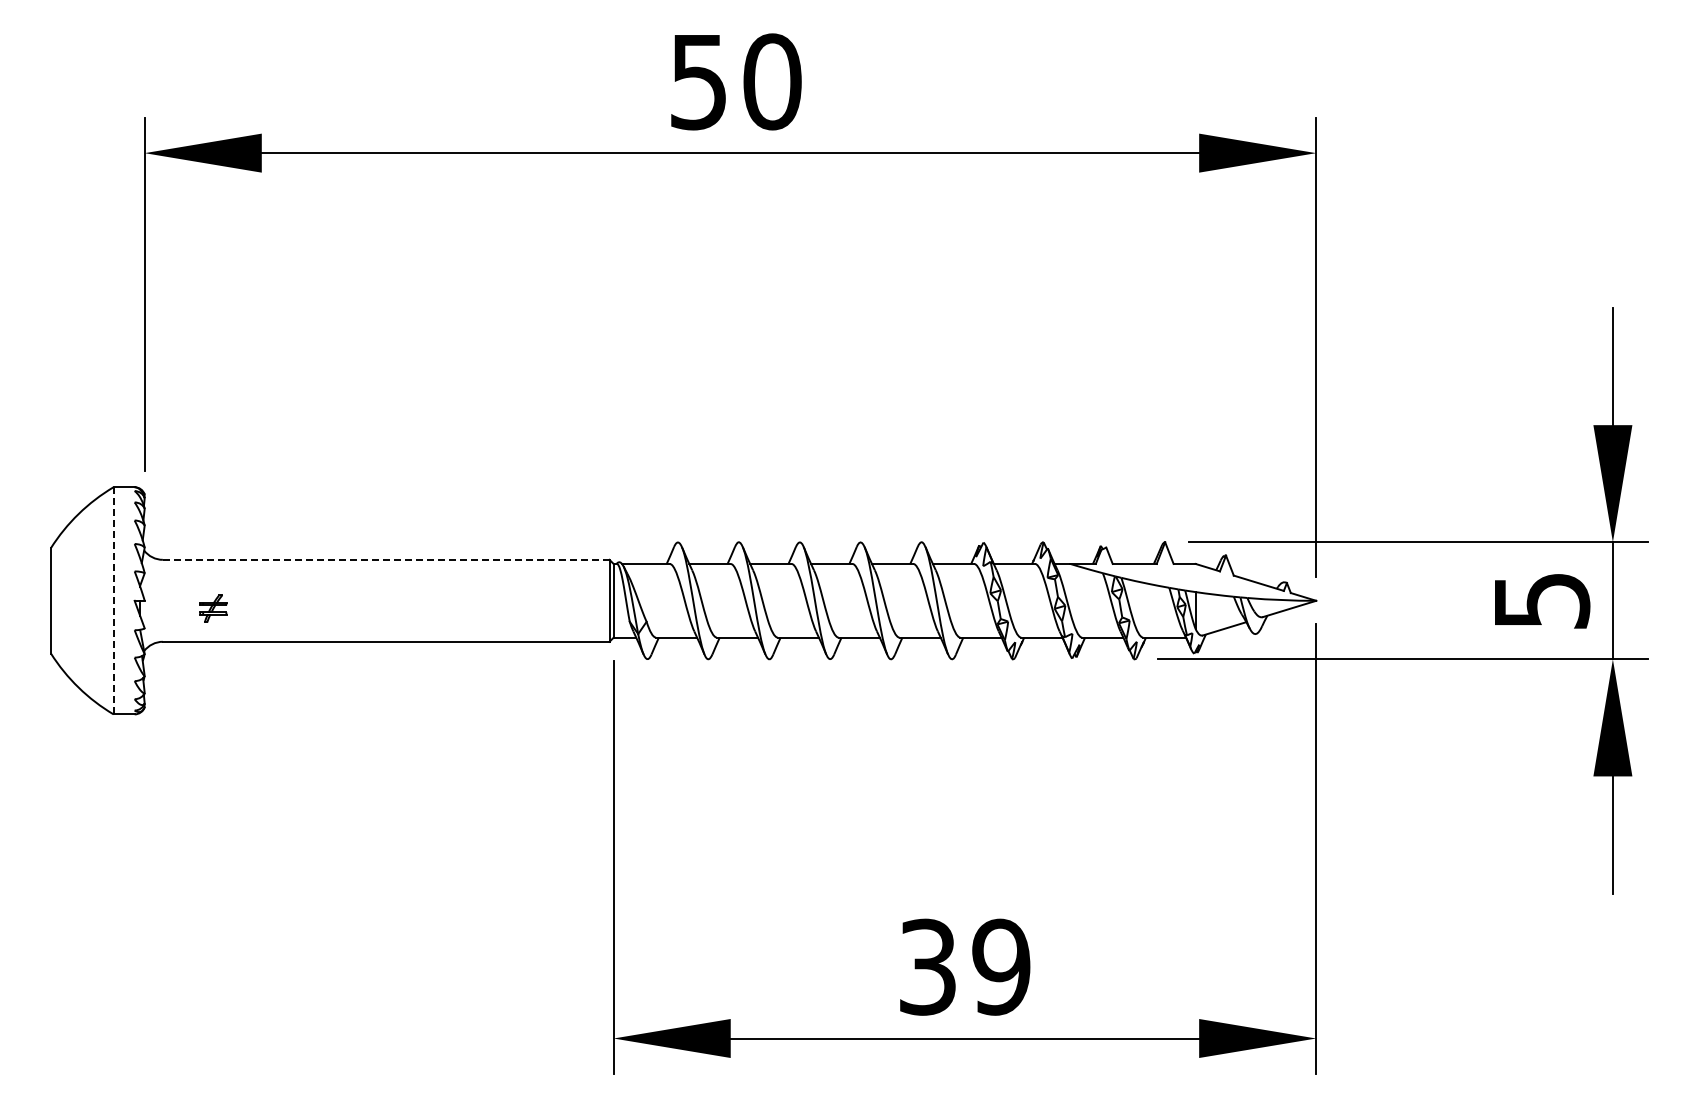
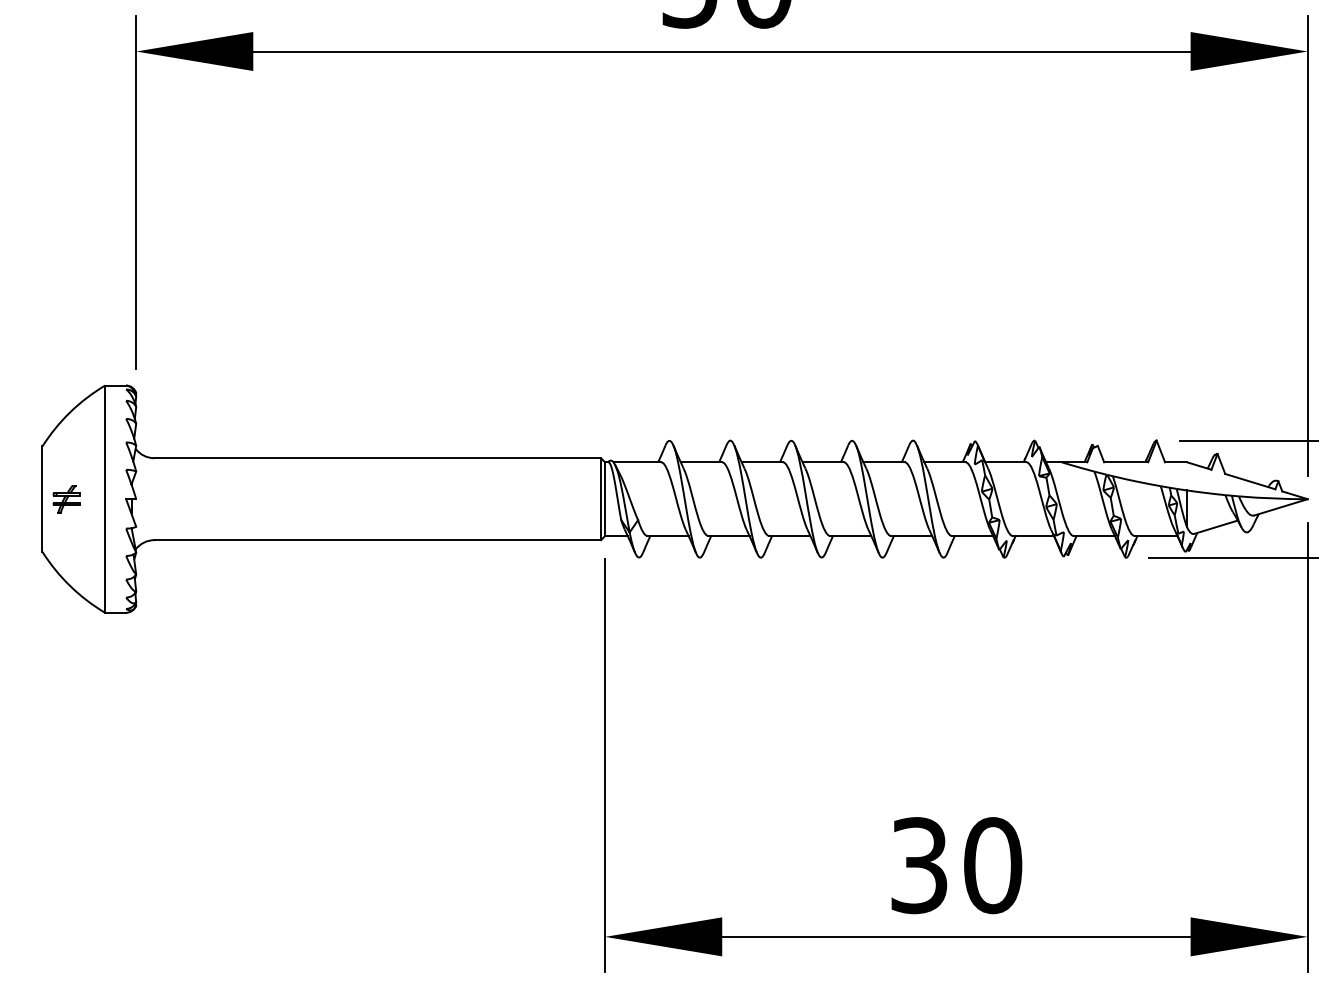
line: (385, 559) -> (376, 457), dashed -> solid
line: (113, 600) -> (104, 498), dashed -> solid
part: (213, 608) -> (66, 498), moved
text: (1001, 966) -> (992, 864), 39 -> 30

